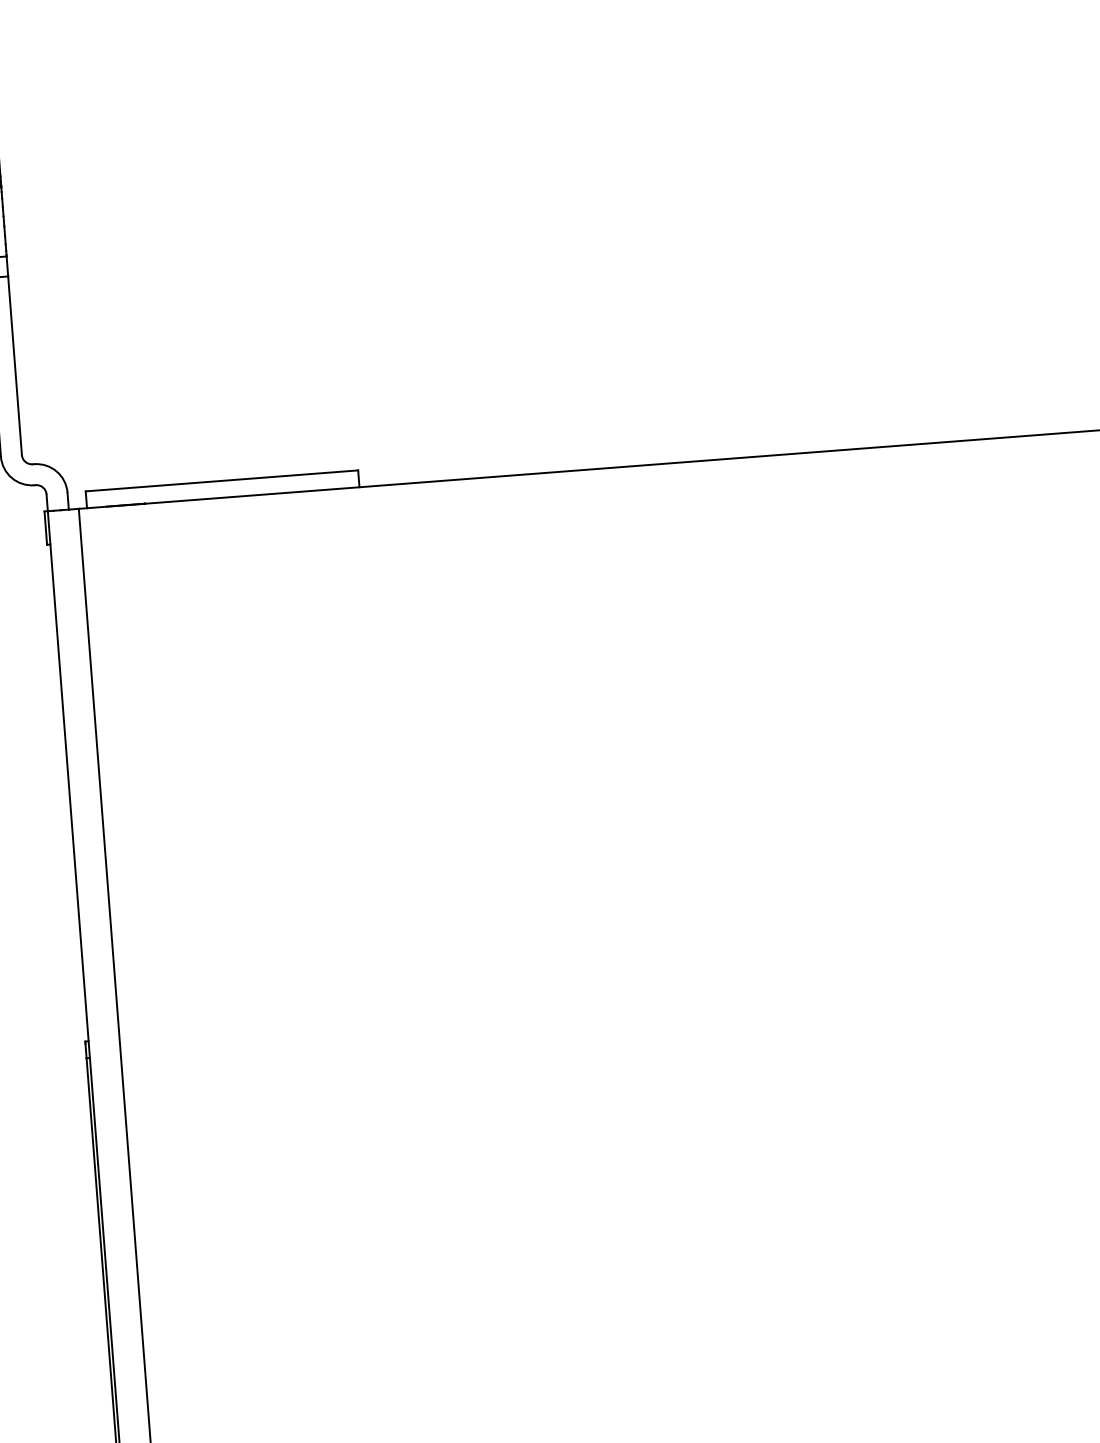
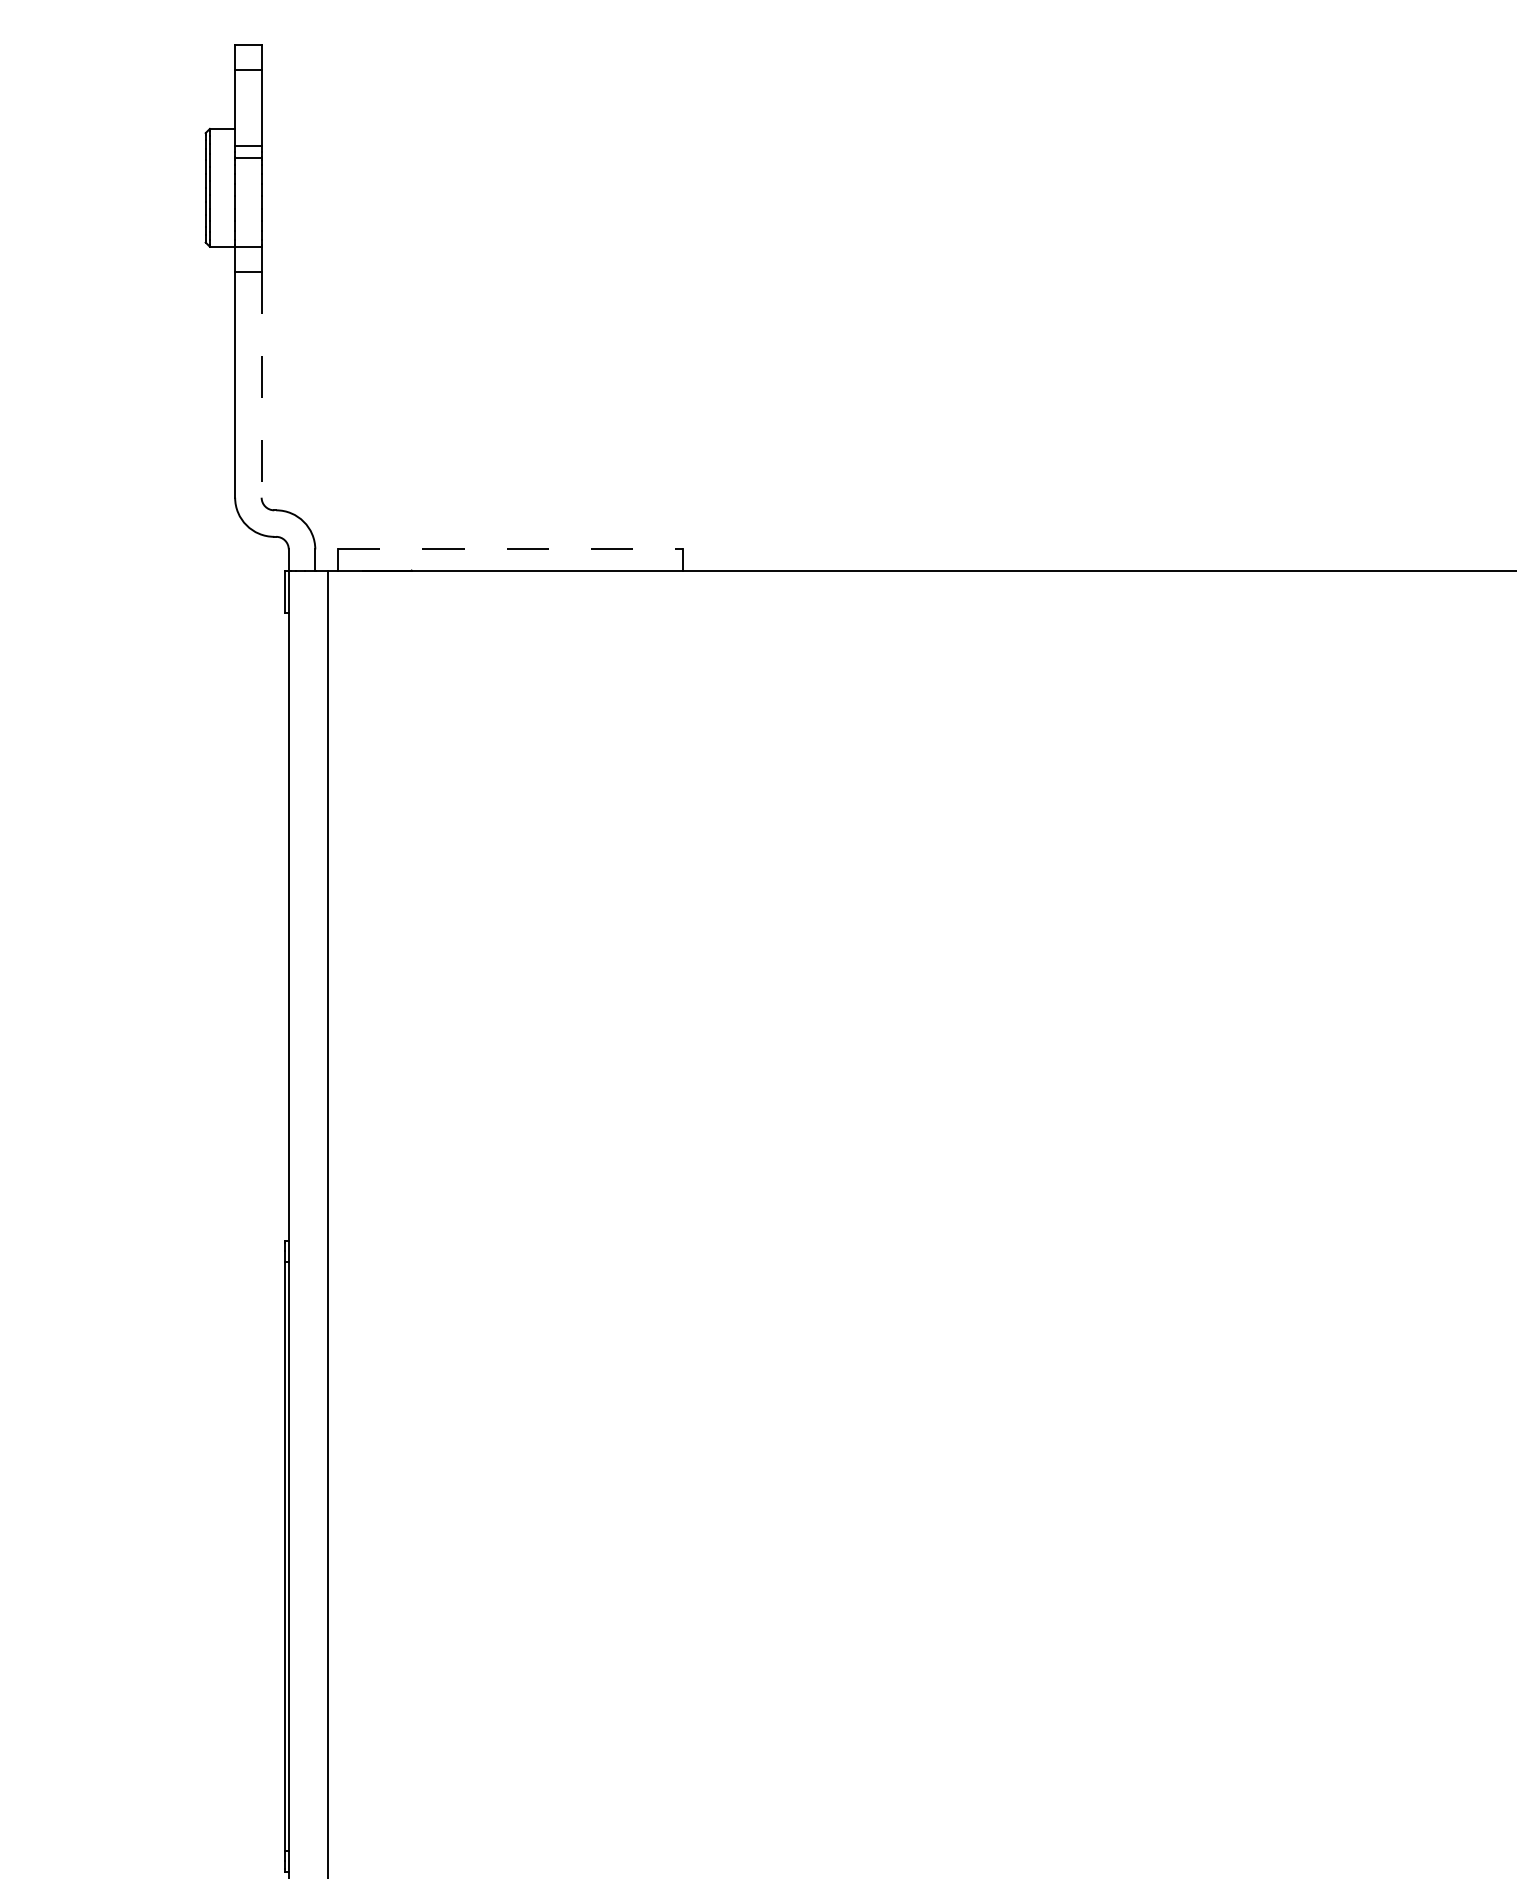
line: (14, 365) -> (261, 384), solid -> dashed
line: (222, 480) -> (510, 549), solid -> dashed

